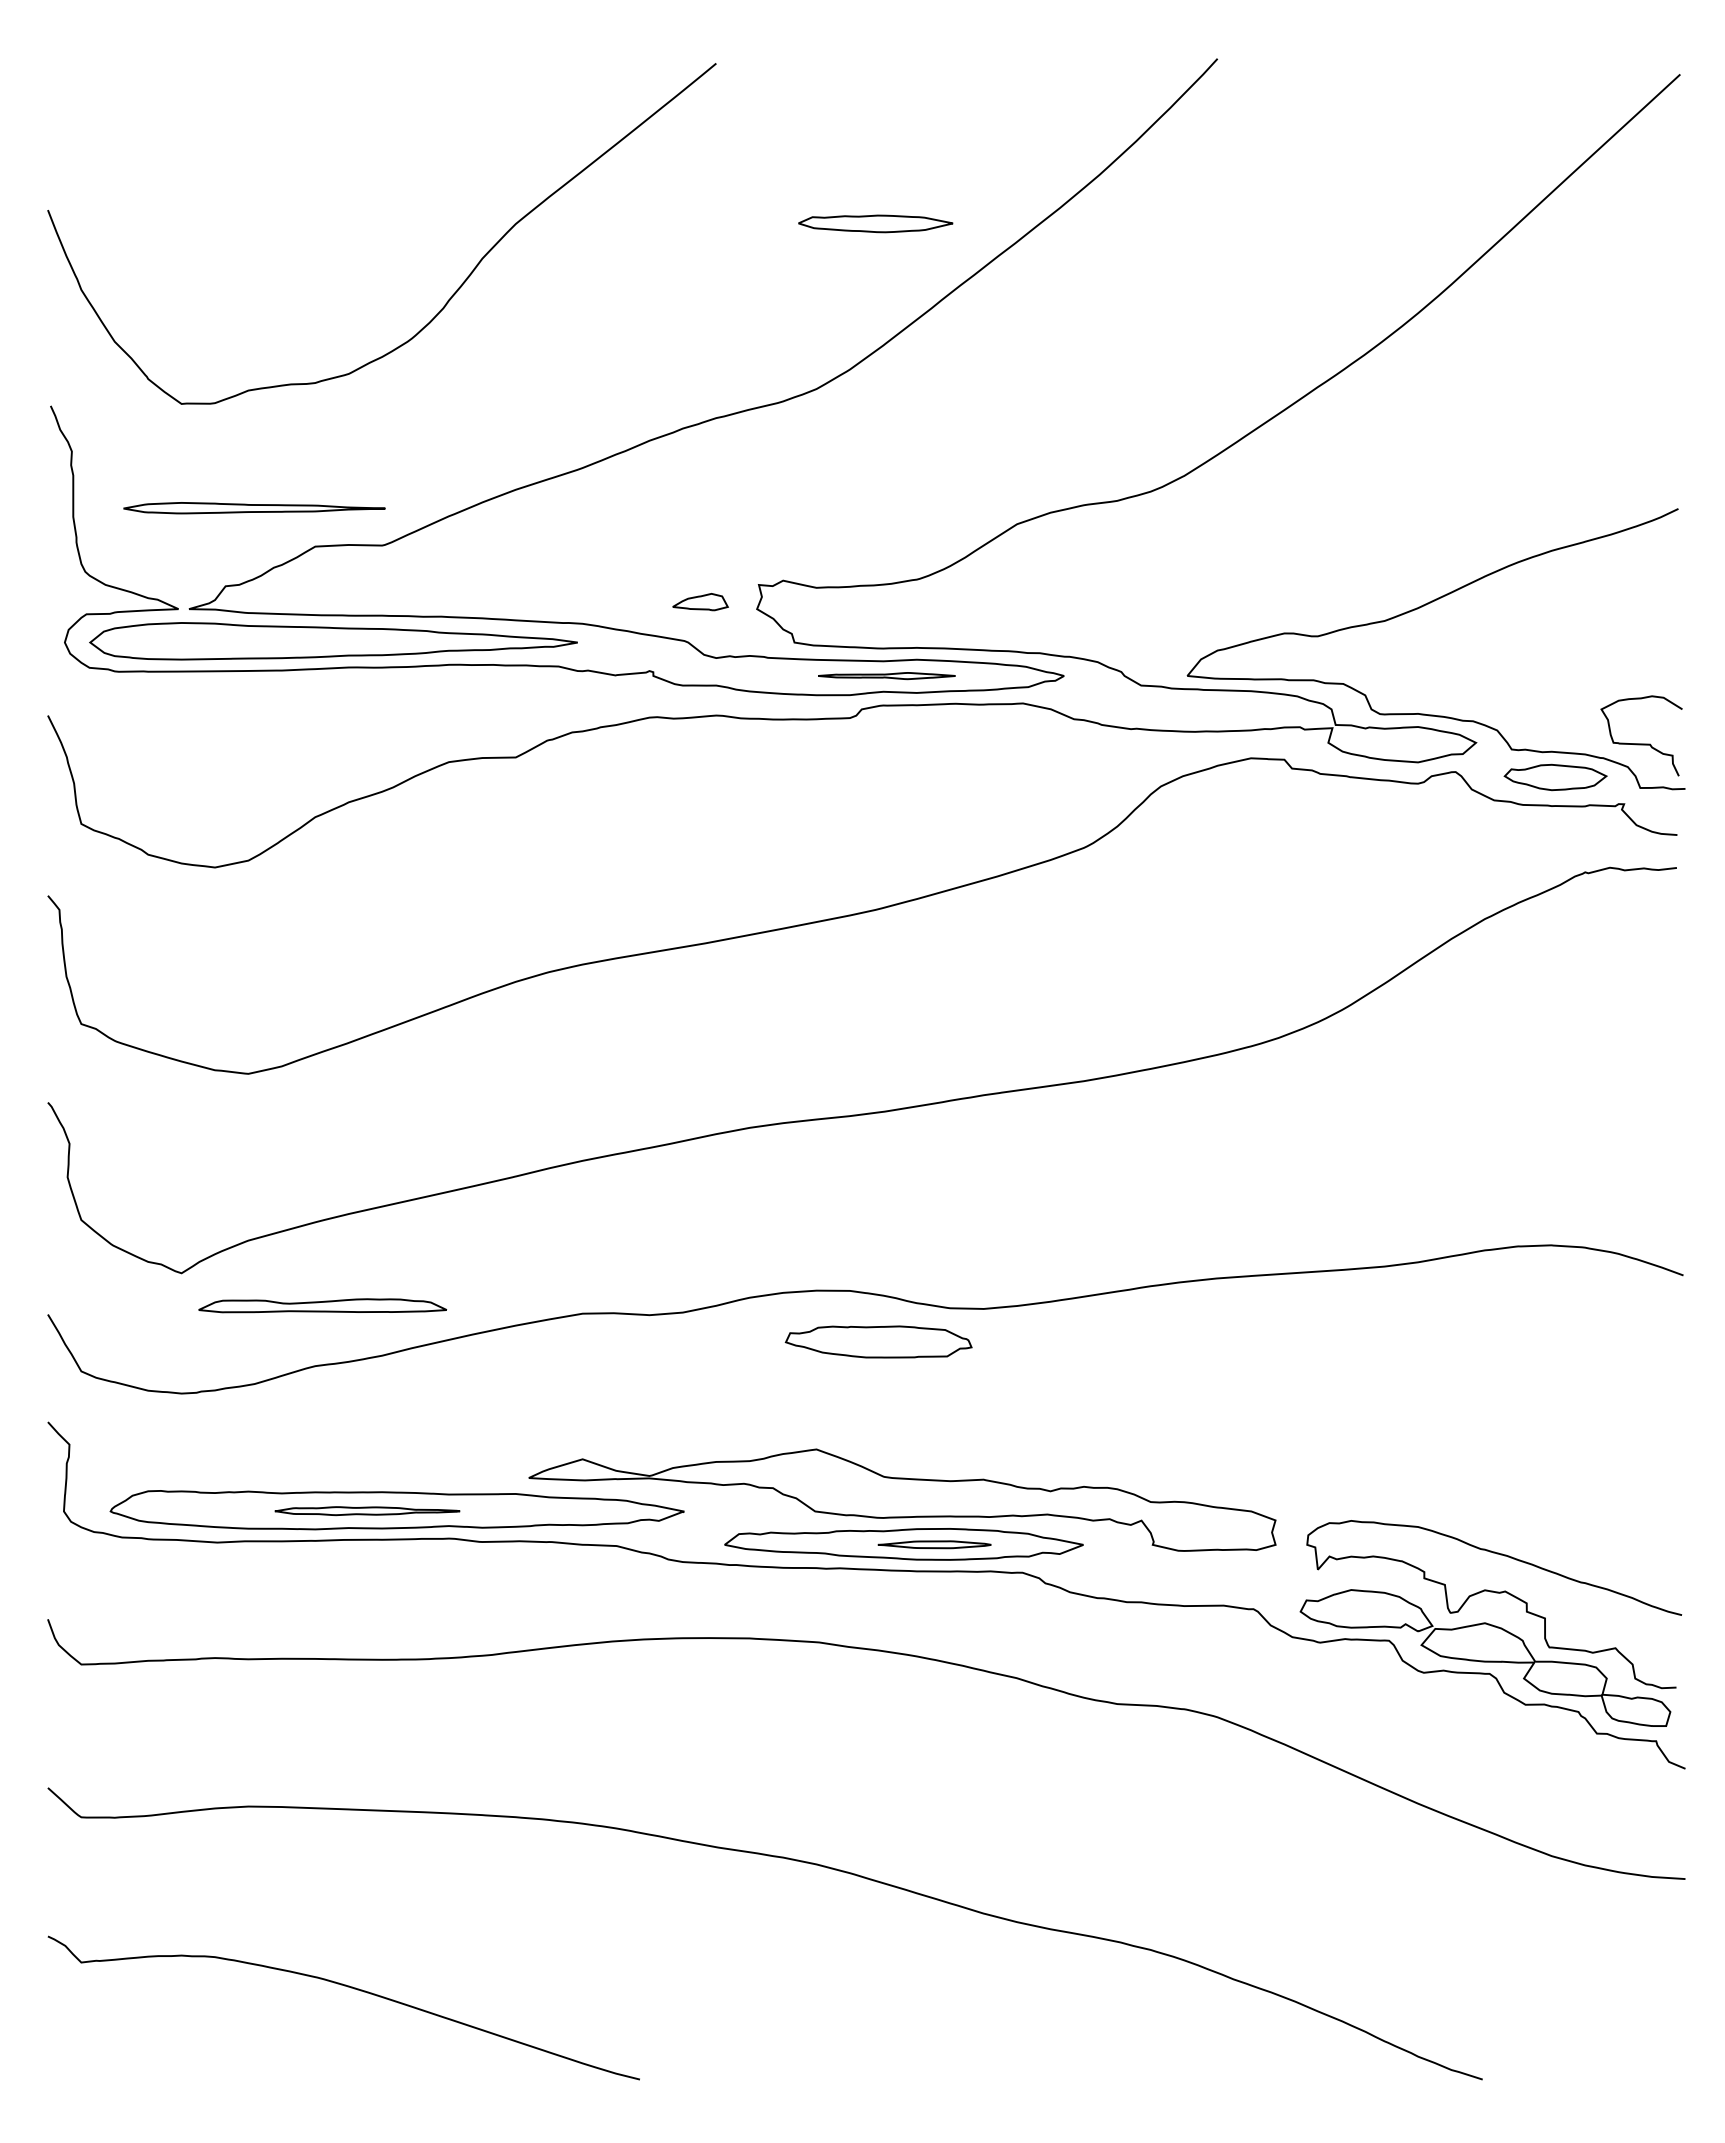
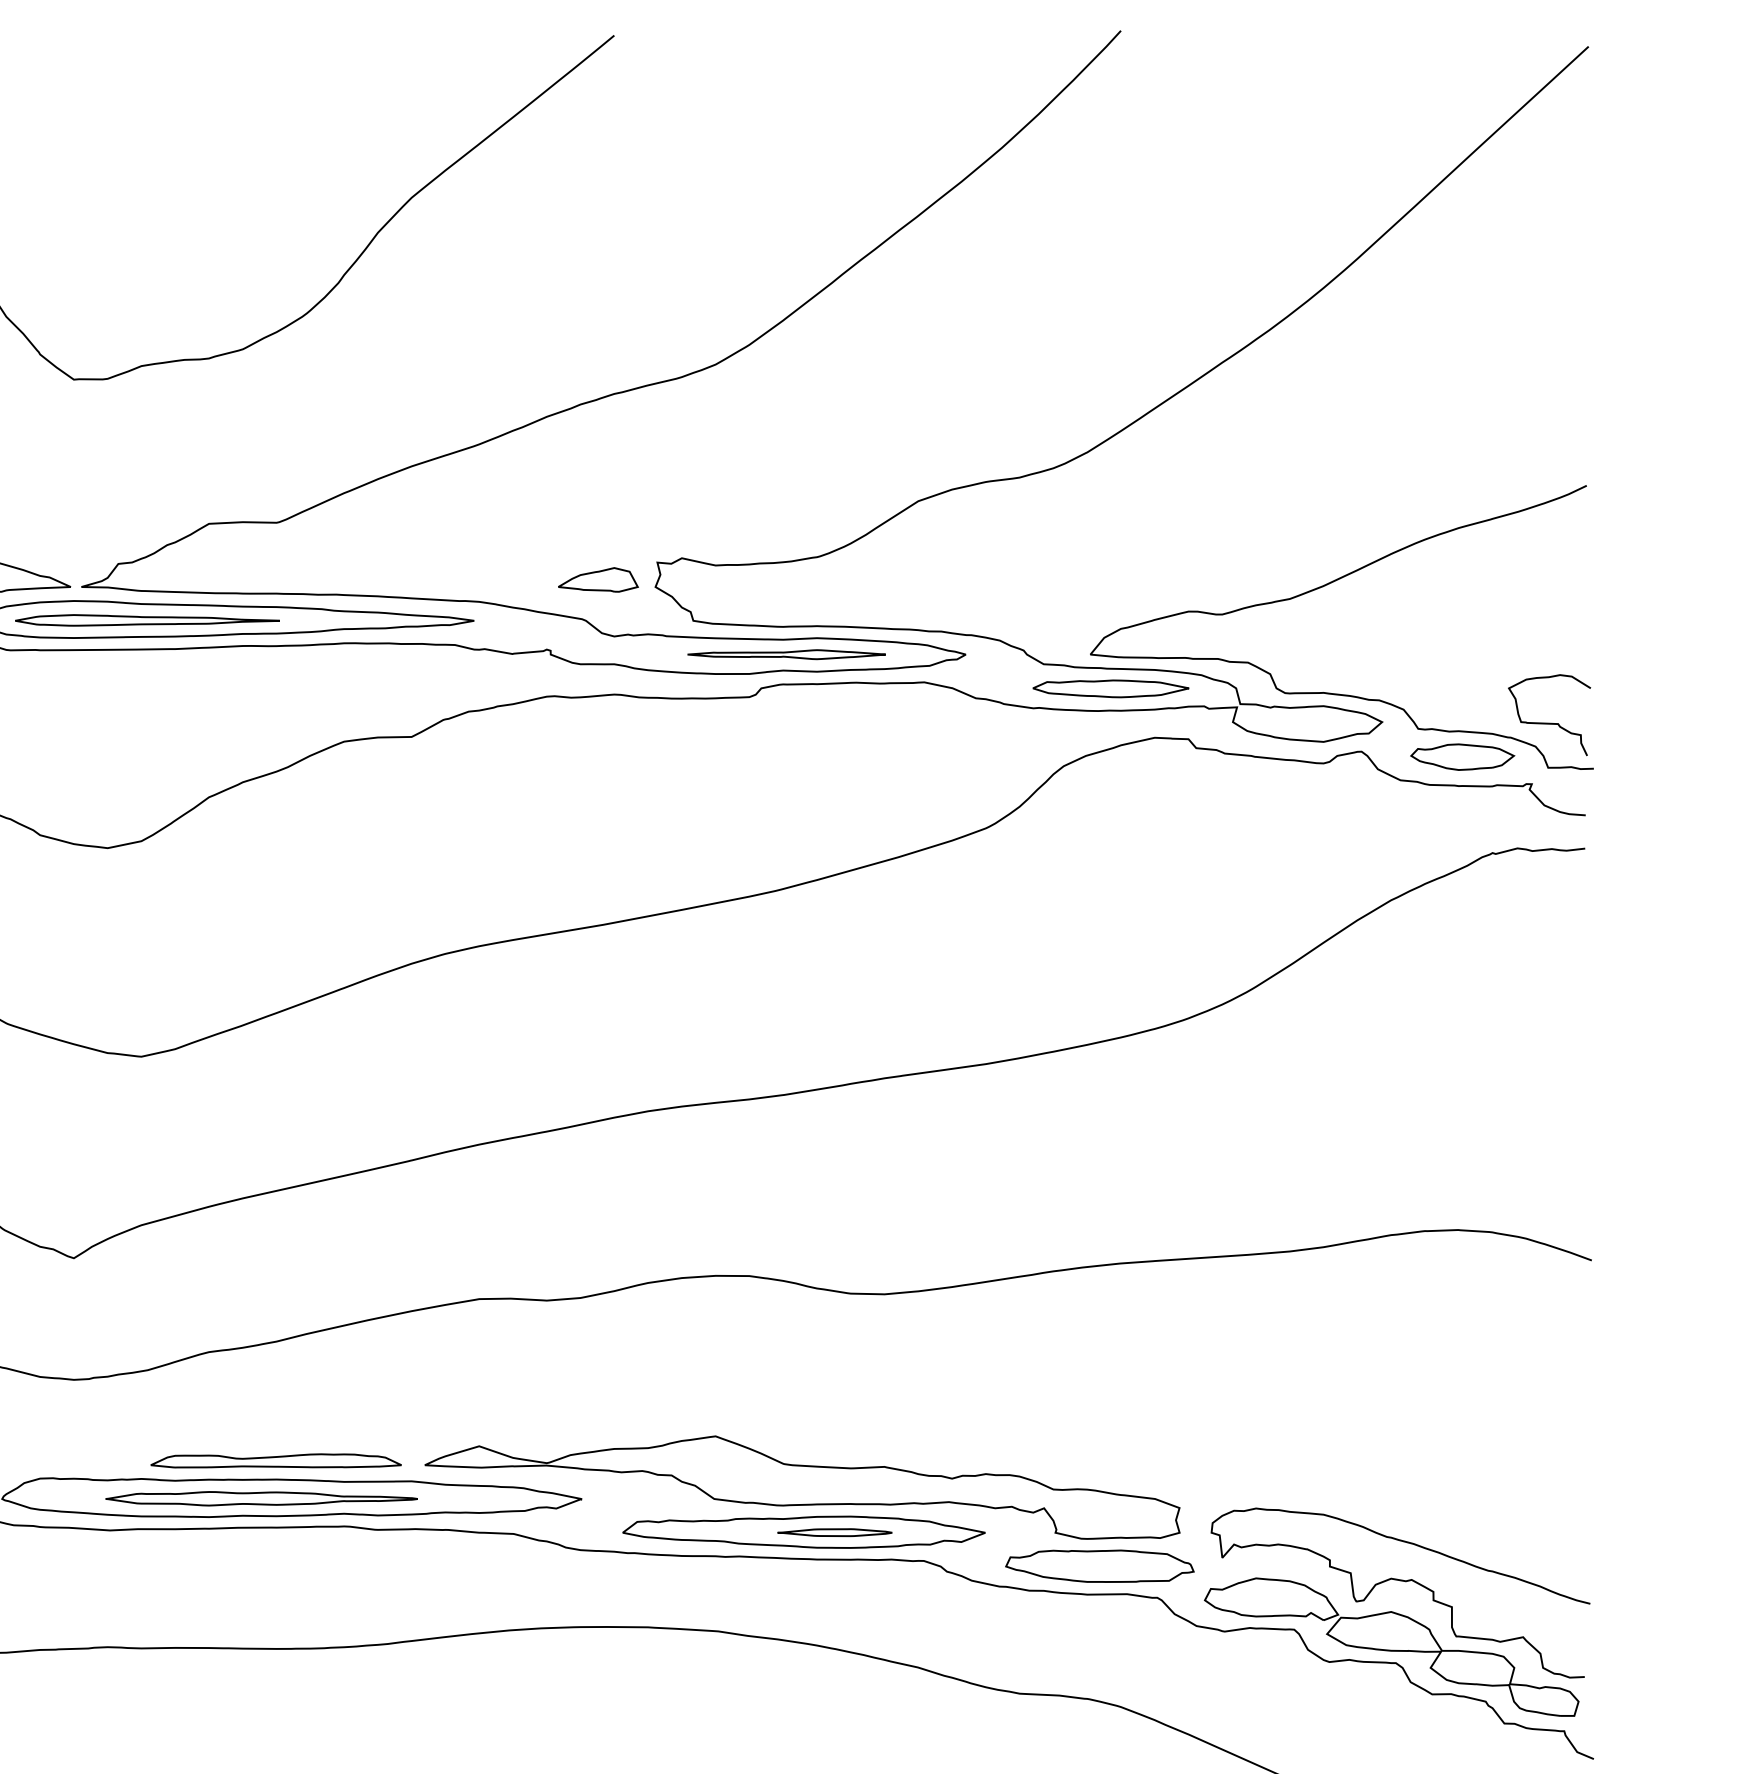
part: (875, 223) -> (1110, 688), moved
part: (254, 508) -> (147, 620), moved
part: (700, 601) -> (598, 579), size x1.43
part: (886, 675) -> (786, 654), size x1.43
part: (322, 1305) -> (275, 1460), moved
part: (878, 1341) -> (1099, 1565), moved
part: (367, 1510) -> (261, 1498), size x1.67

